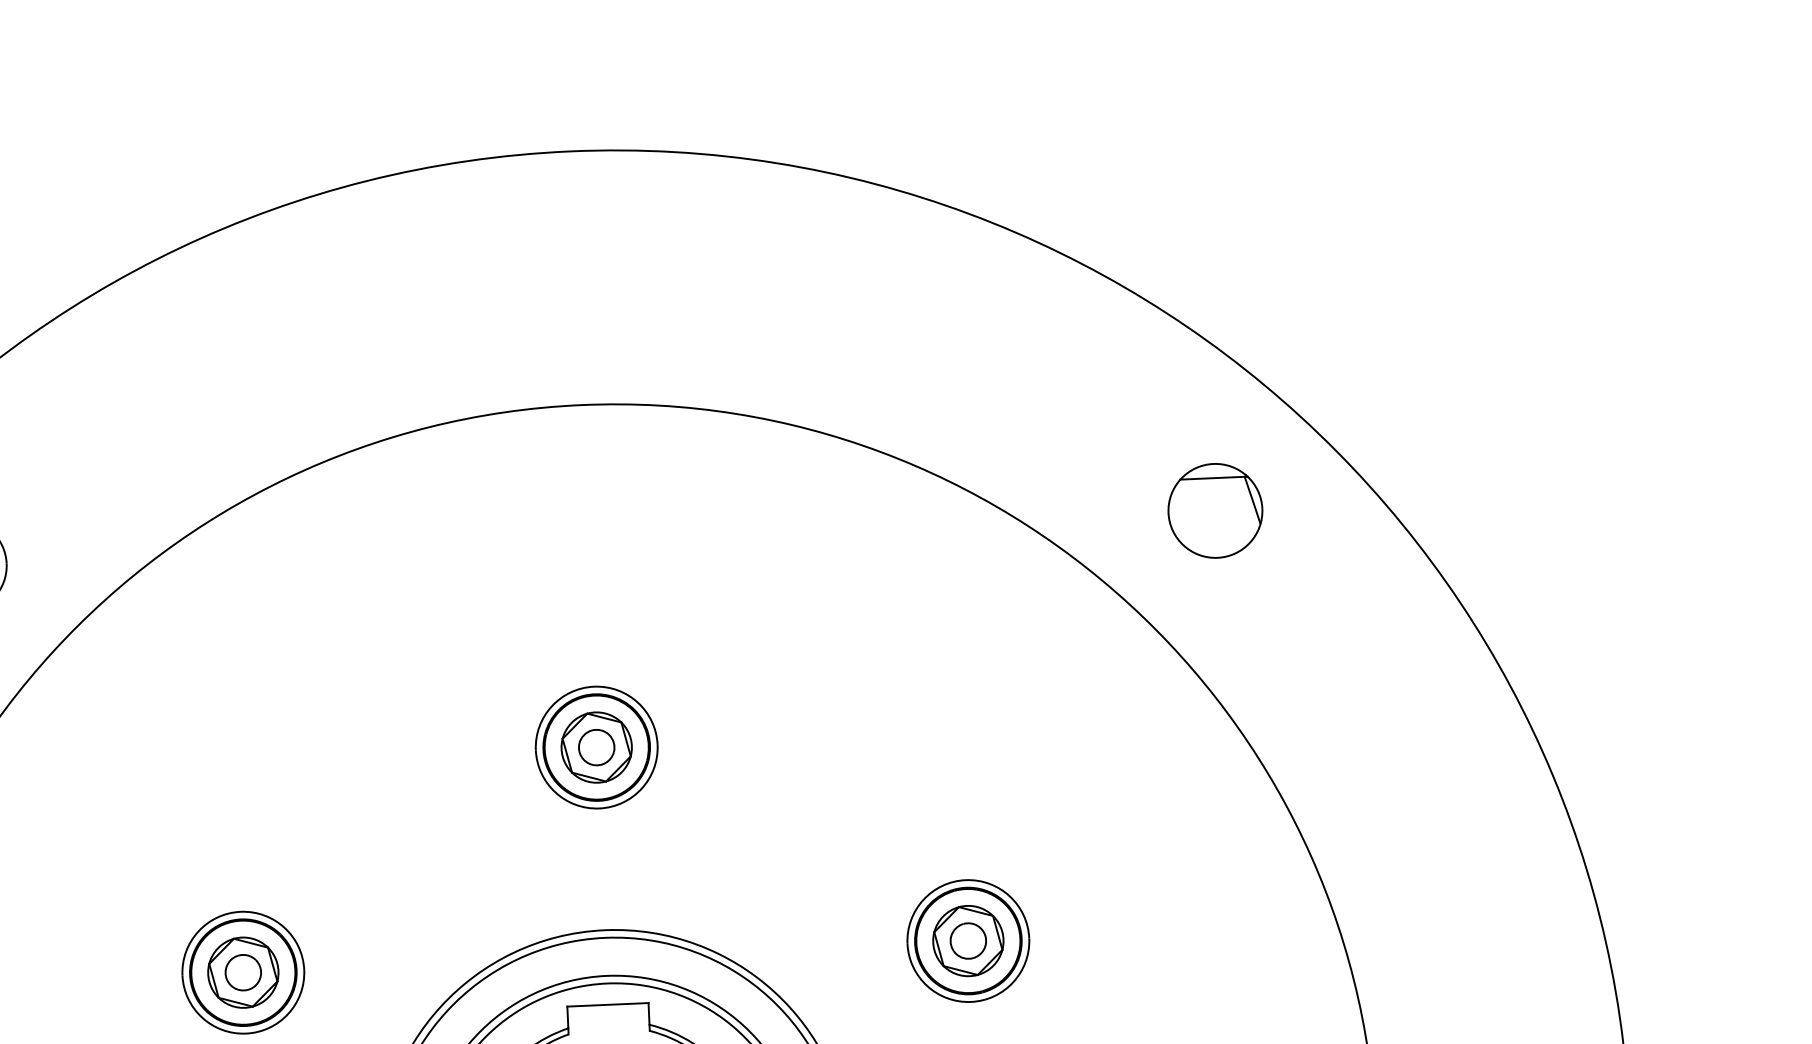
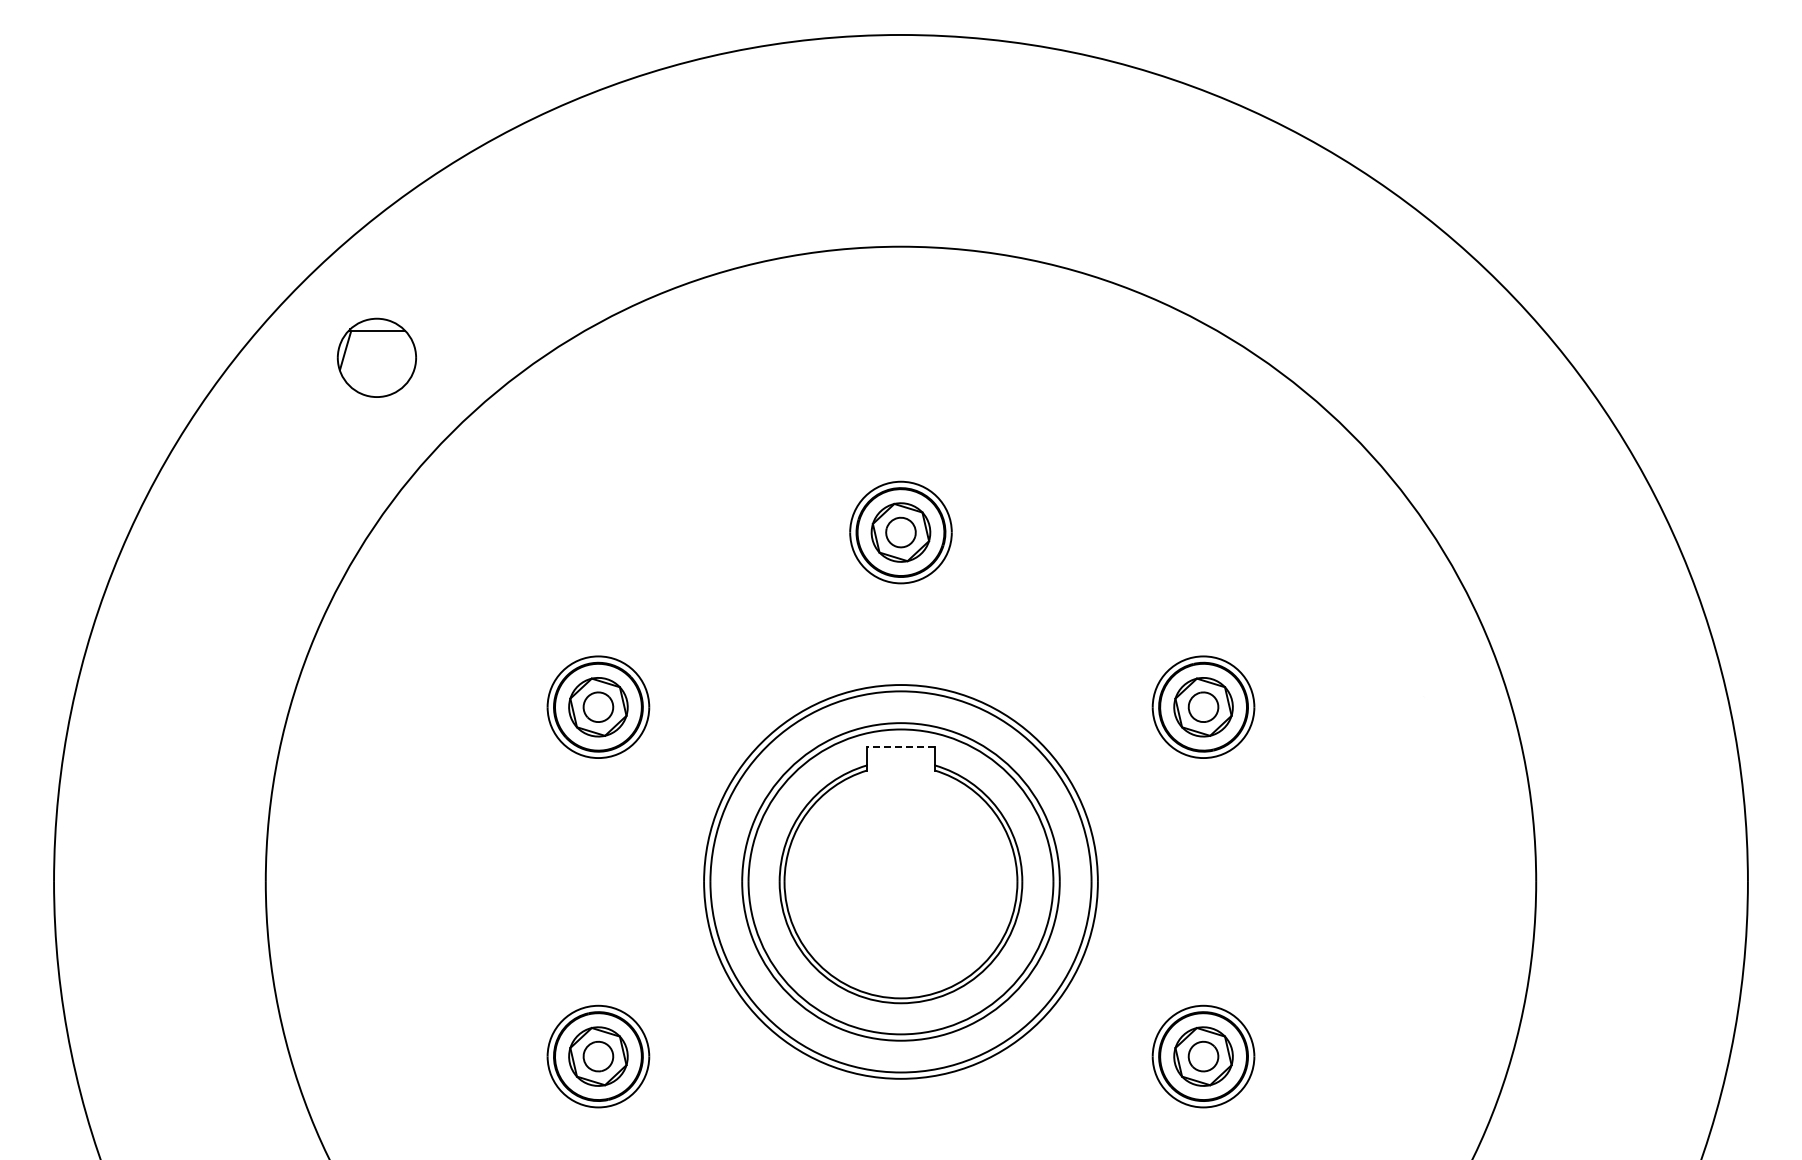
part: (1216, 510) -> (1425, 357), removed
line: (607, 1005) -> (900, 747), solid -> dashed

